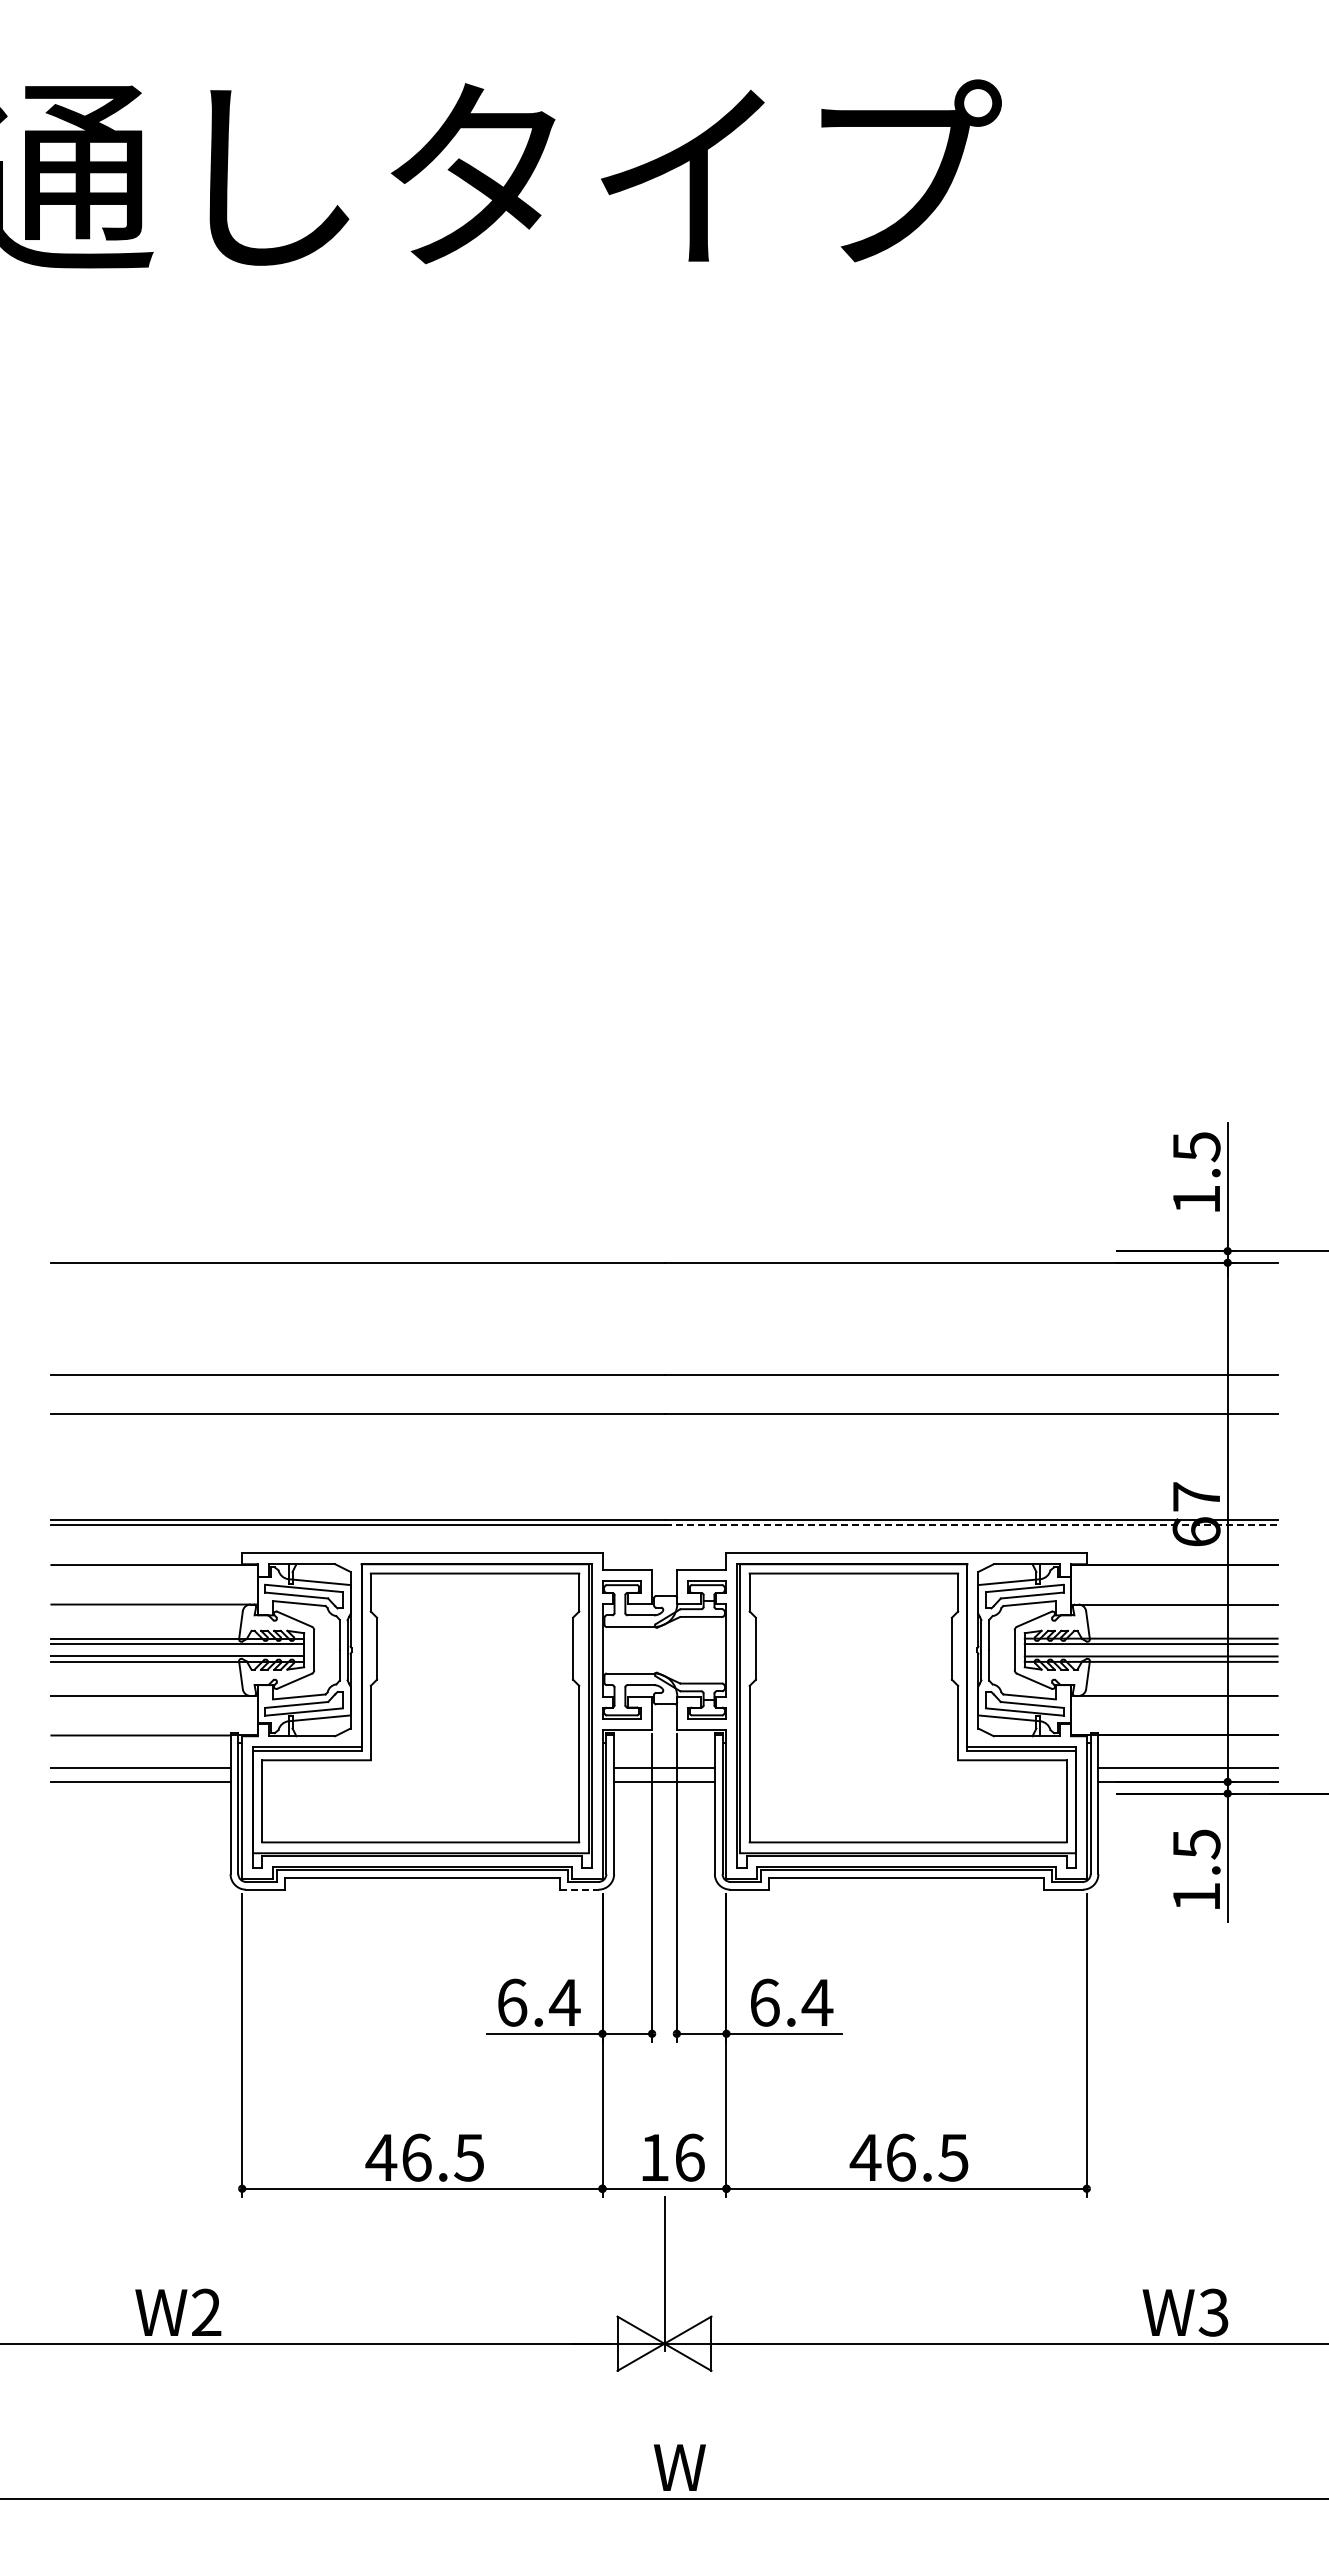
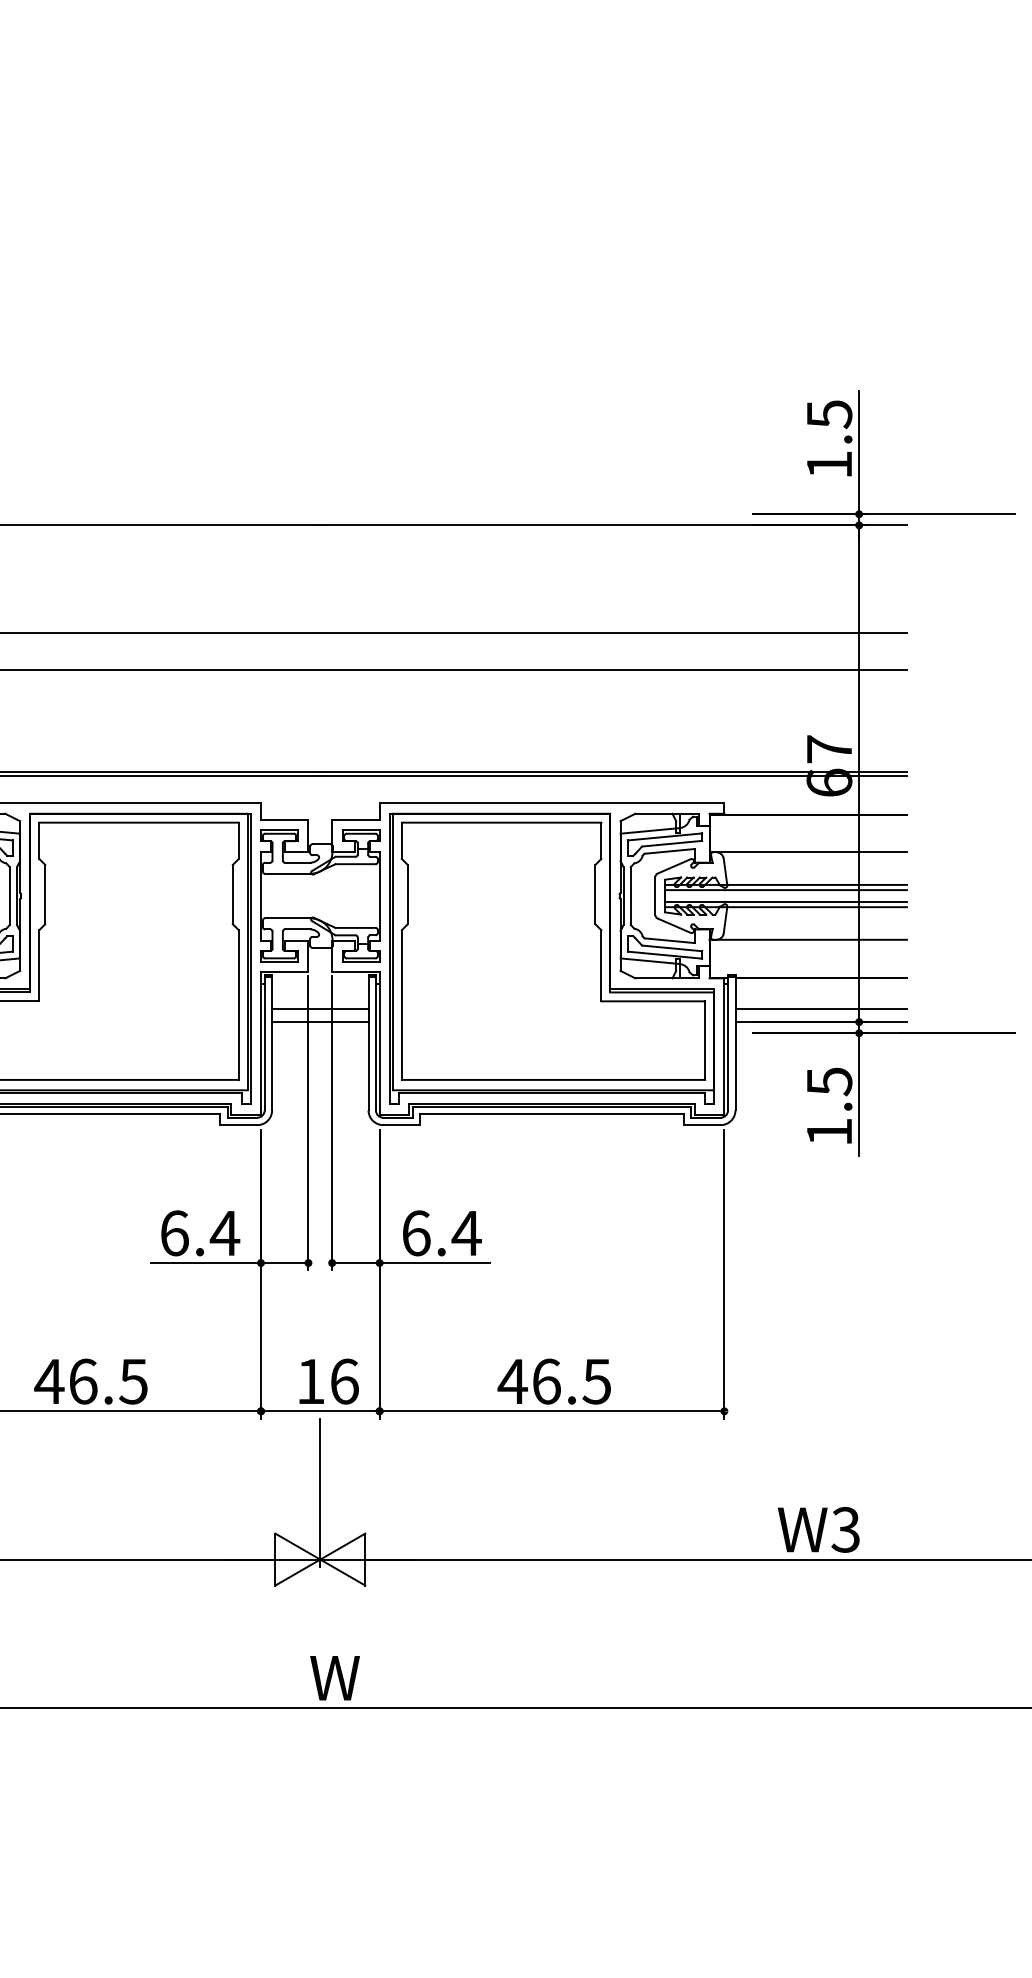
line: (971, 1524) -> (614, 775), dashed -> solid
line: (579, 1889) -> (239, 1124), dashed -> solid

